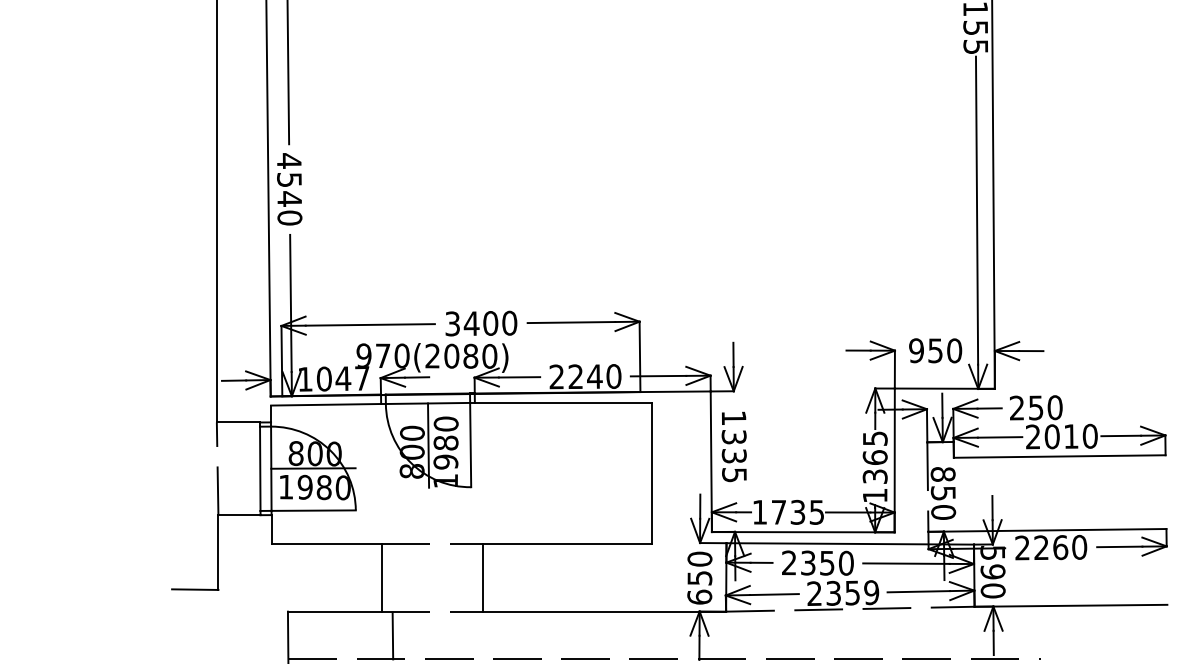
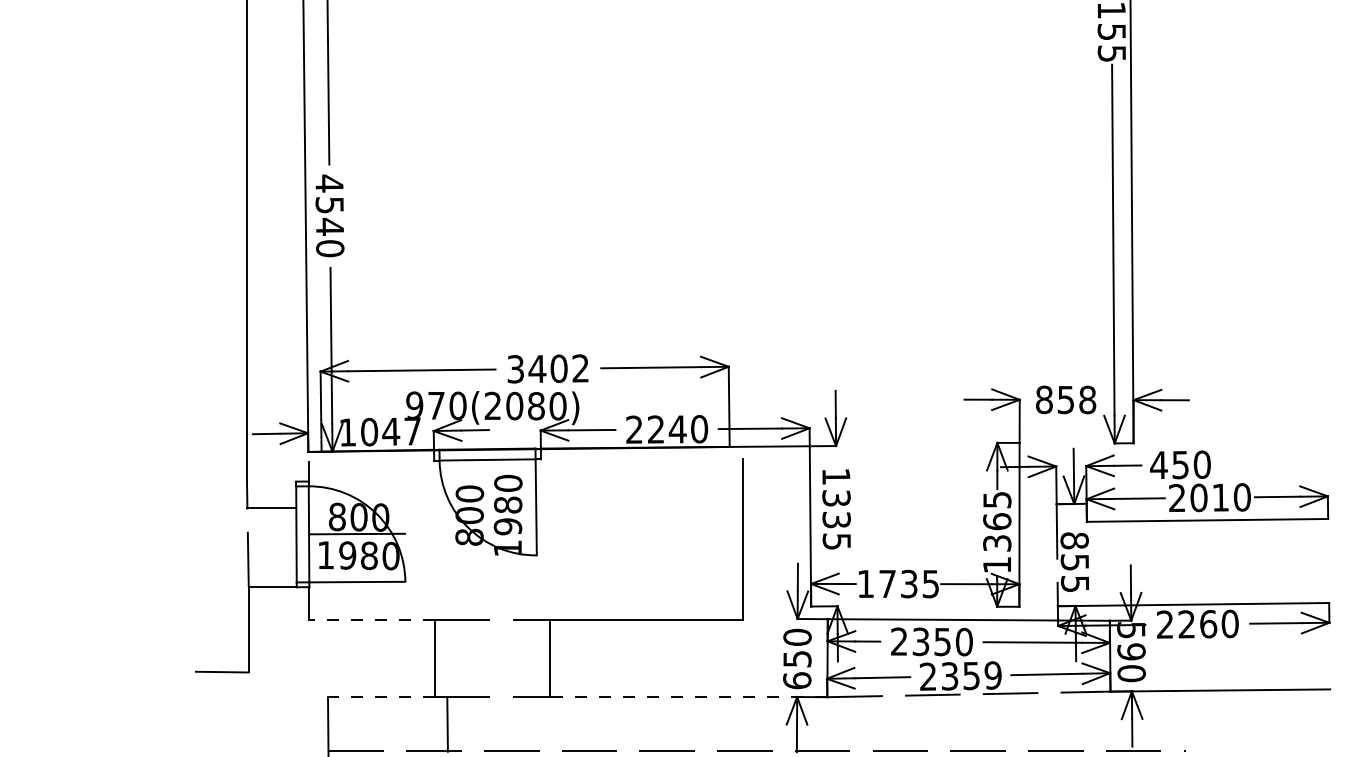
text: (509, 323) -> (580, 368), 3400 -> 3402
text: (935, 350) -> (1065, 399), 950 -> 858
line: (944, 388) -> (1076, 442), removed
line: (563, 403) -> (641, 459), removed
line: (326, 404) -> (371, 461), removed
text: (1016, 408) -> (1158, 465), 250 -> 450
line: (238, 422) -> (271, 507), moved
line: (427, 445) -> (487, 507), removed
text: (943, 511) -> (1075, 583), 850 -> 855
line: (803, 532) -> (915, 606), removed
line: (326, 544) -> (372, 620), solid -> dashed
line: (334, 611) -> (380, 697), solid -> dashed
line: (604, 611) -> (688, 697), solid -> dashed

